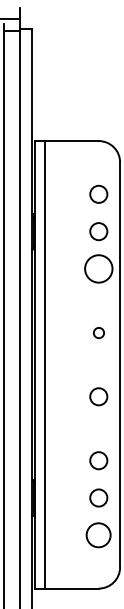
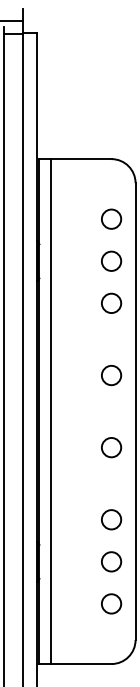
circle: (98, 269) -> (111, 303), size x0.62
circle: (98, 332) -> (111, 375), size x1.67
circle: (98, 534) -> (111, 603), size x0.71

